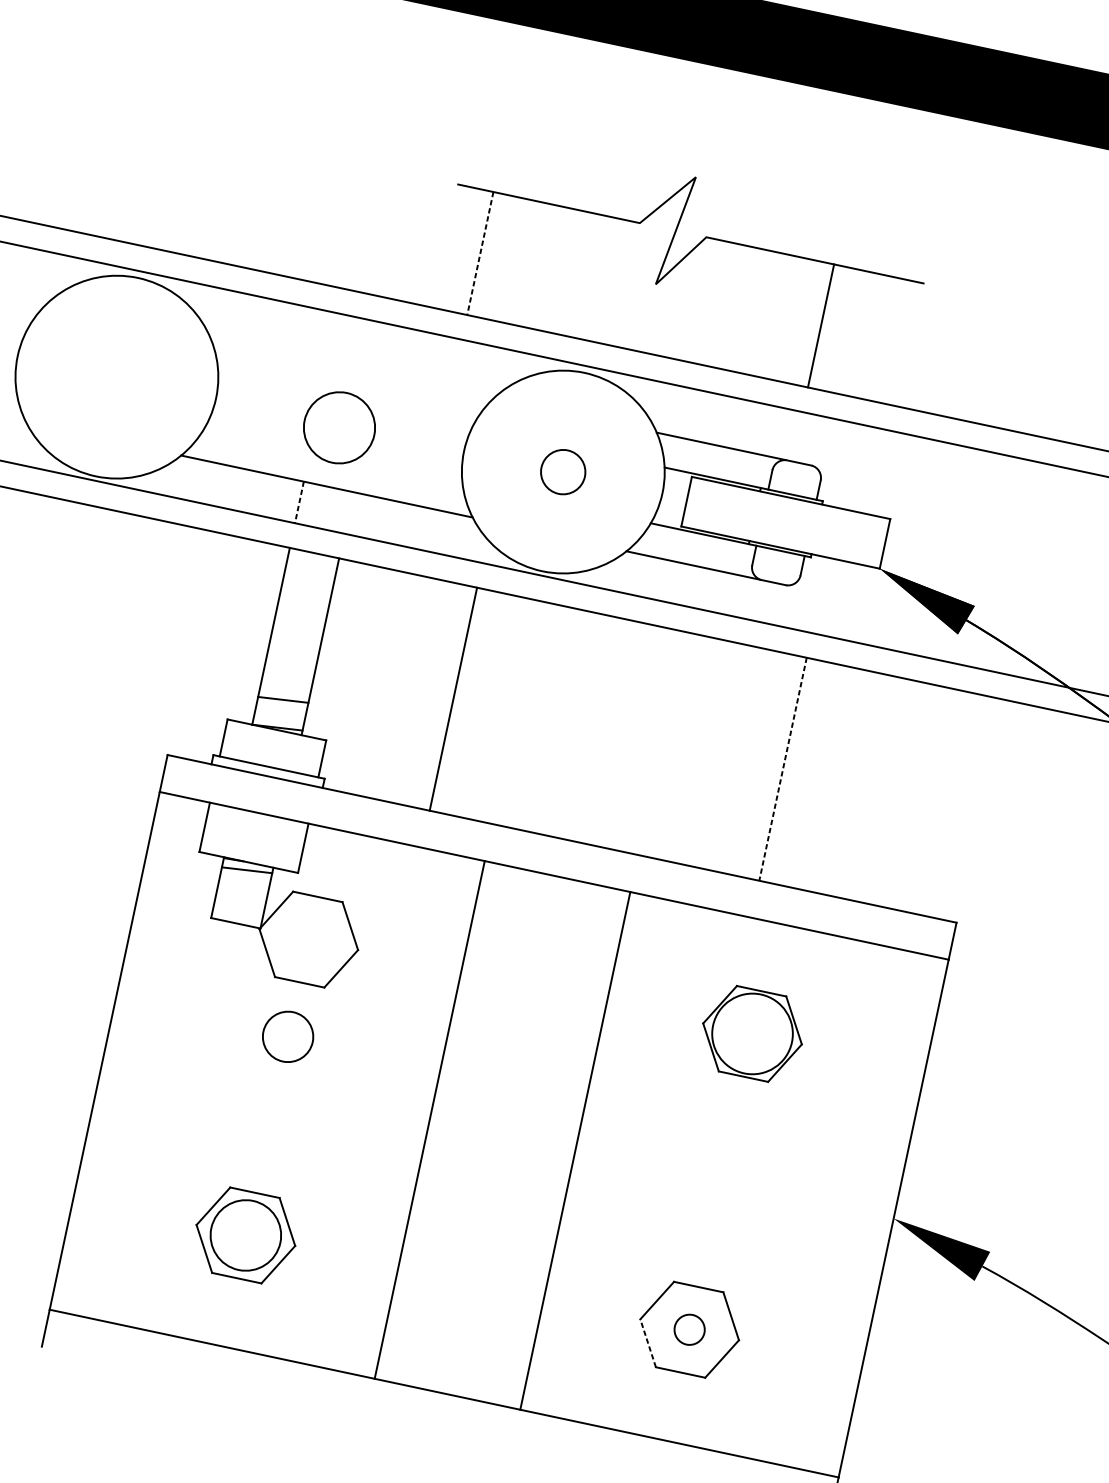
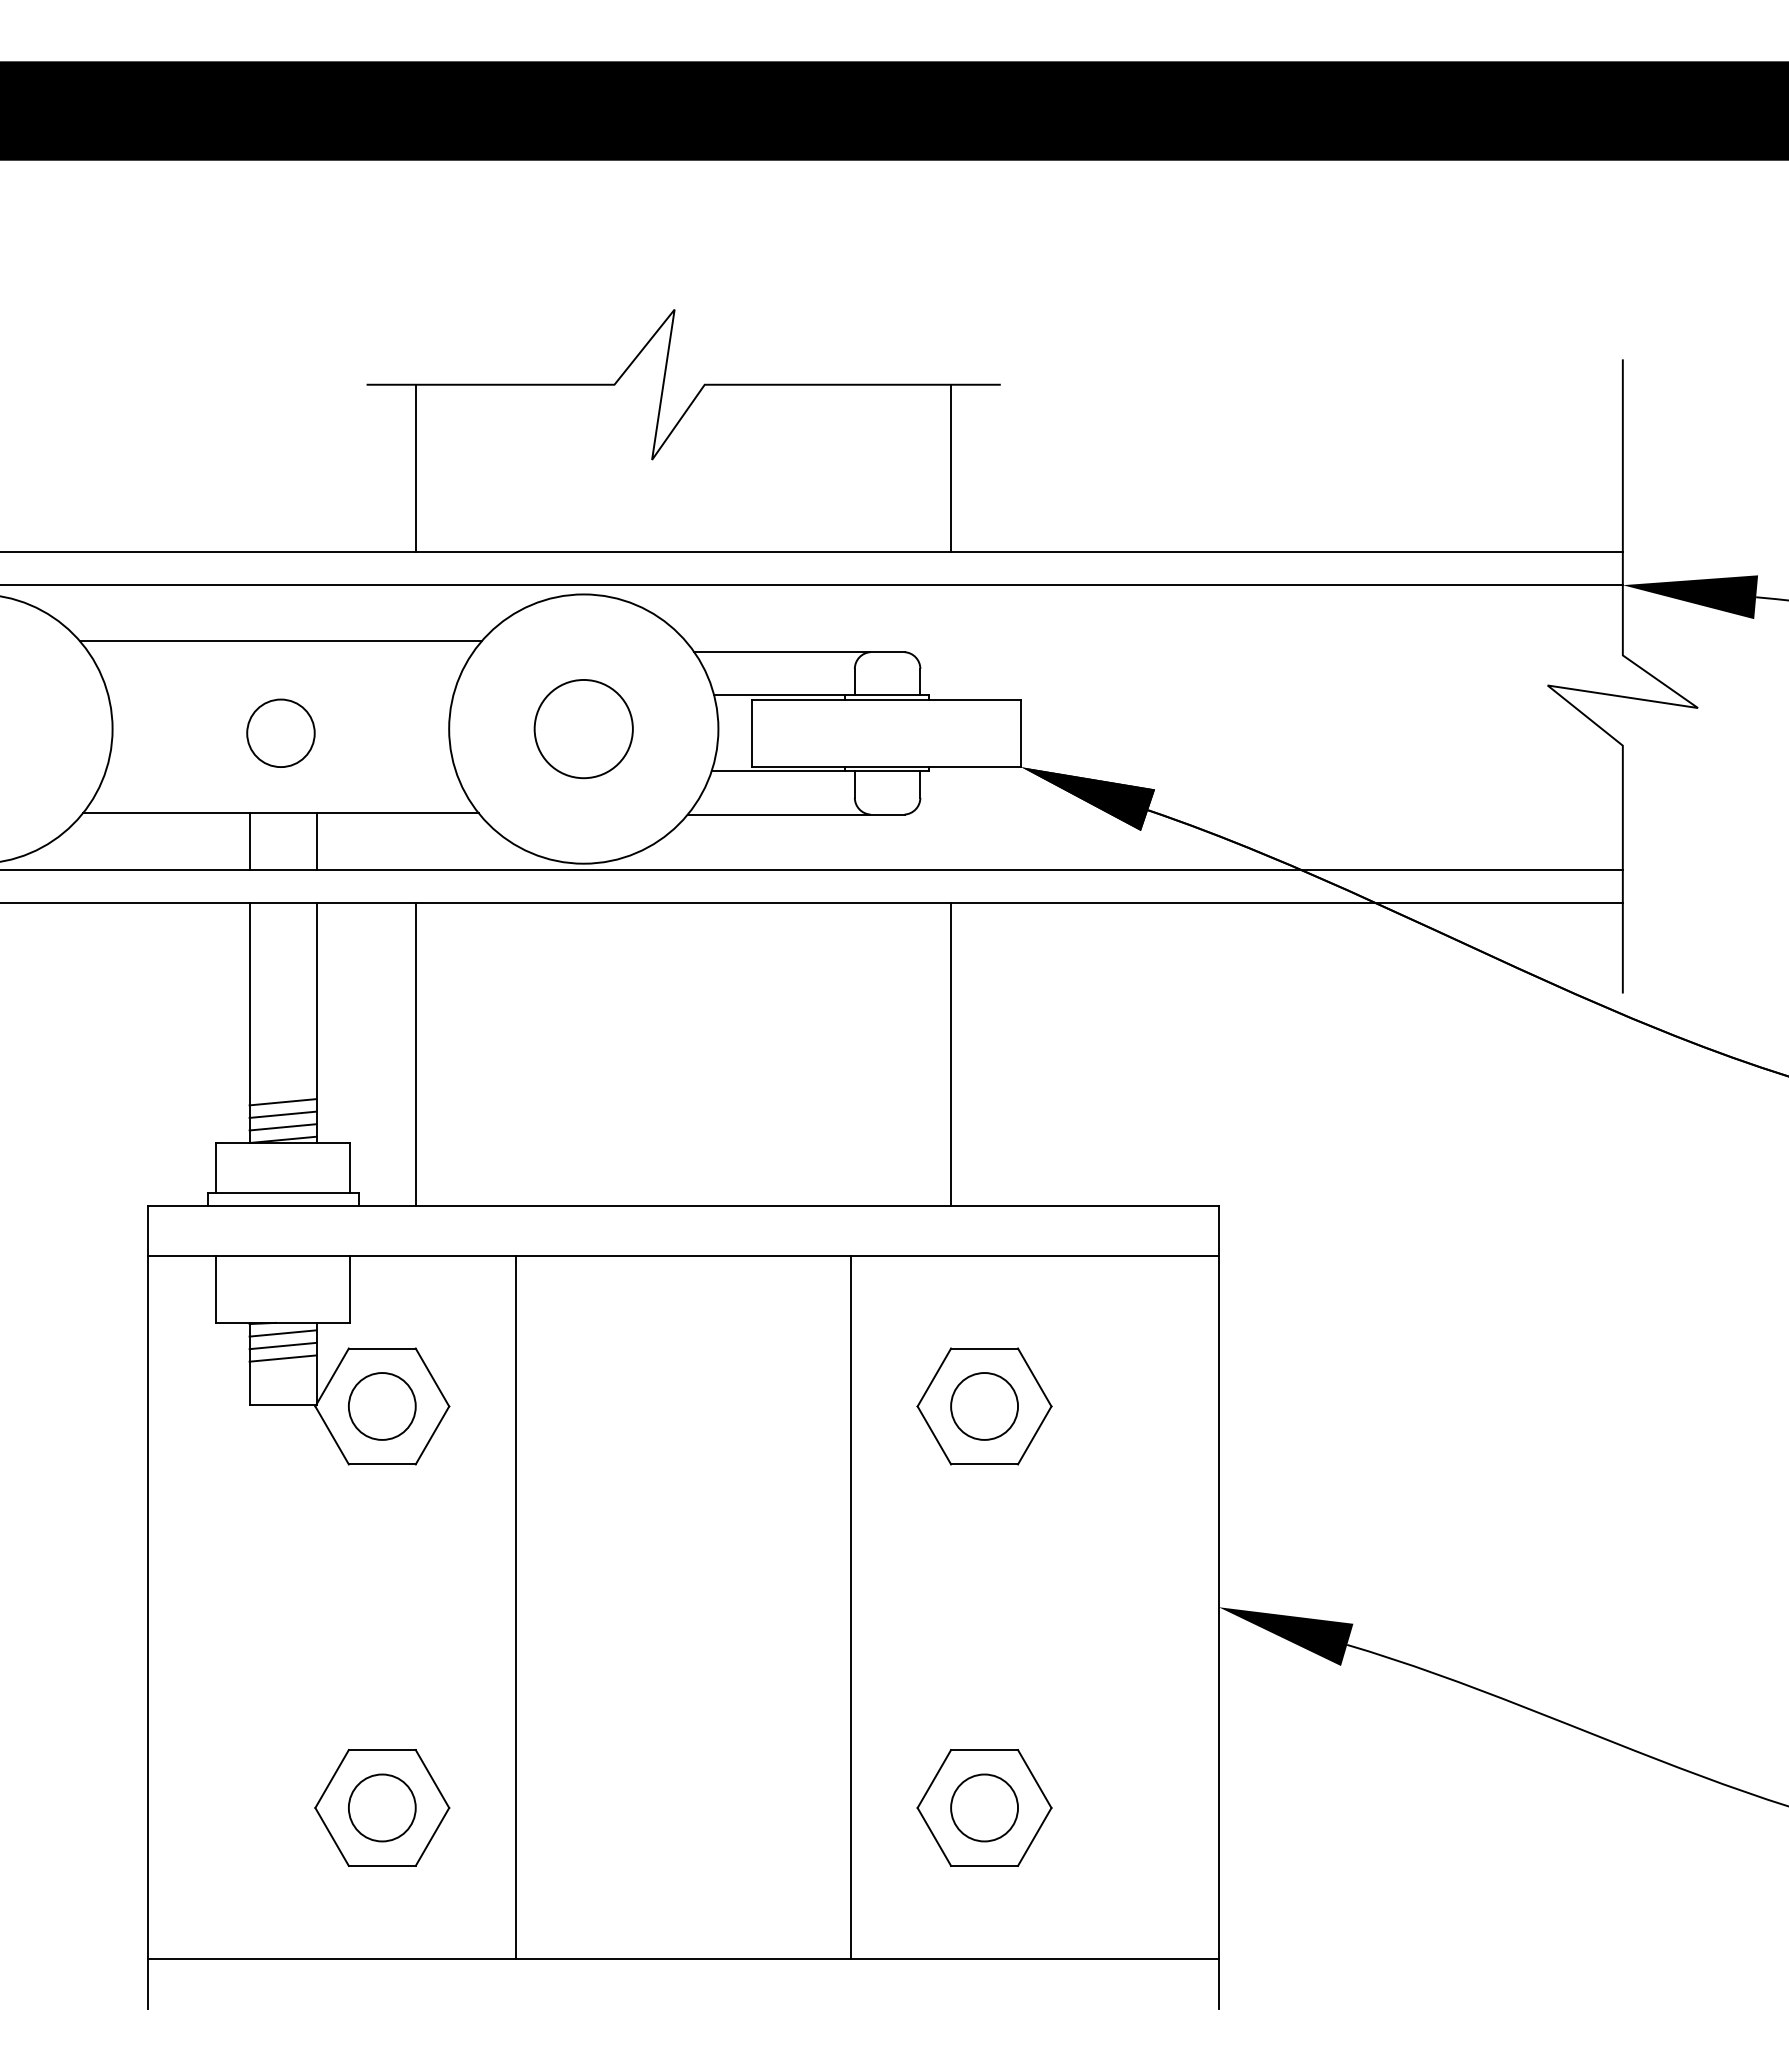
line: (480, 253) -> (415, 468), dashed -> solid
line: (821, 325) -> (951, 467), moved
line: (353, 360) -> (280, 641), added
circle: (339, 427) -> (280, 732), size x0.71
circle: (563, 472) -> (583, 729), size x1.67
line: (299, 502) -> (249, 841), dashed -> solid
line: (348, 513) -> (316, 841), added
line: (453, 699) -> (415, 1054), moved
line: (280, 708) -> (282, 1114), added
line: (278, 718) -> (282, 1127), added
line: (783, 769) -> (951, 1054), dashed -> solid
line: (244, 879) -> (282, 1345), added
line: (242, 888) -> (282, 1358), added
circle: (752, 1033) -> (984, 1406), size x0.62
circle: (288, 1036) -> (382, 1406), moved
line: (430, 1119) -> (516, 1606), moved
line: (575, 1150) -> (850, 1606), moved
circle: (245, 1234) -> (381, 1807), size x0.71
circle: (689, 1329) -> (984, 1807), size x1.67
line: (648, 1342) -> (934, 1836), dashed -> solid

